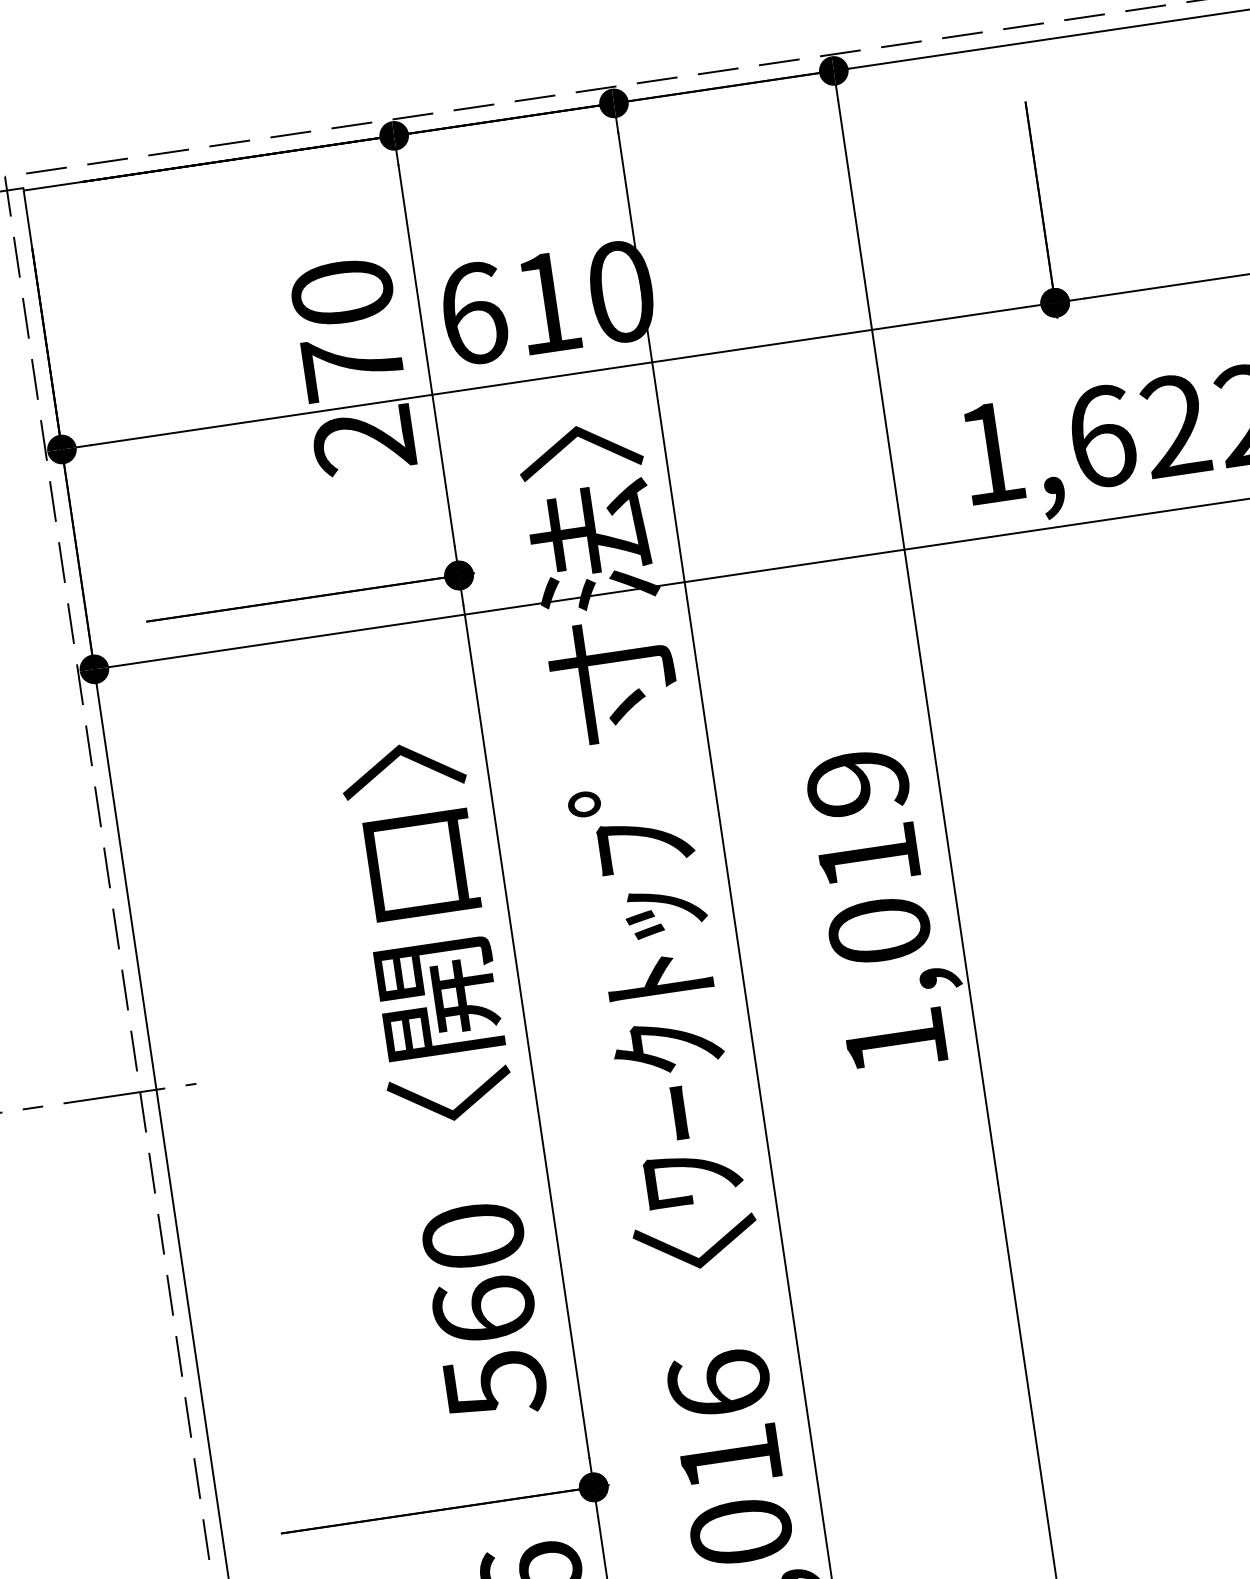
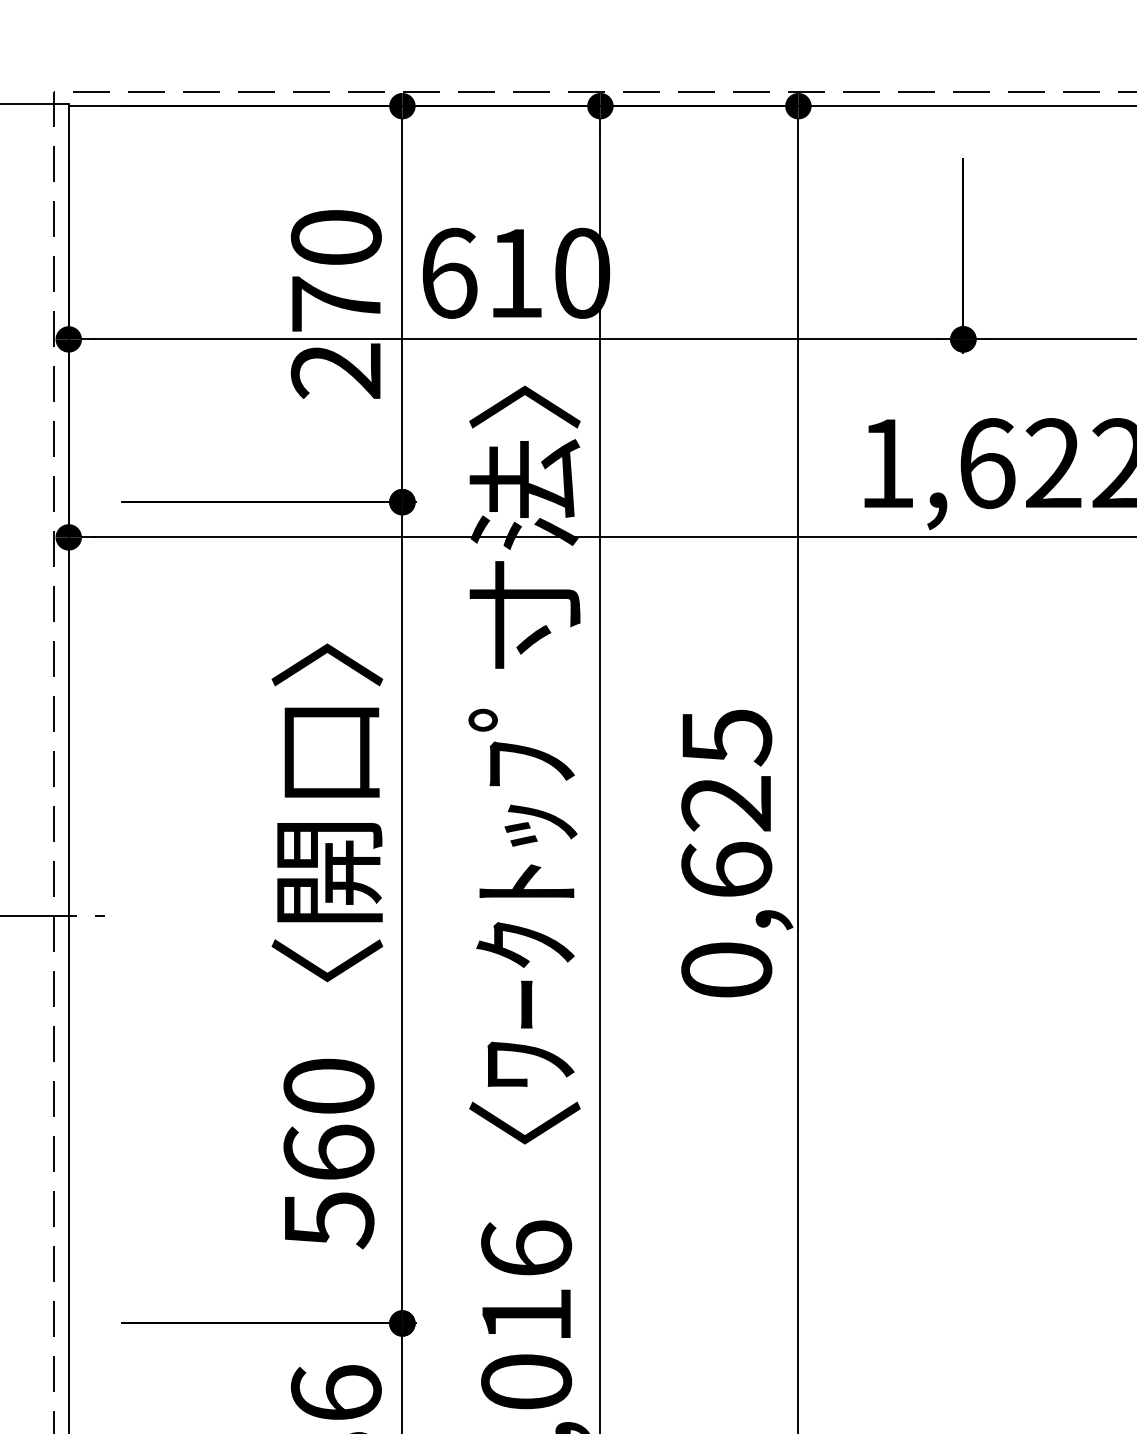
text: (876, 912) -> (726, 853), 1,019 -> 0,625

